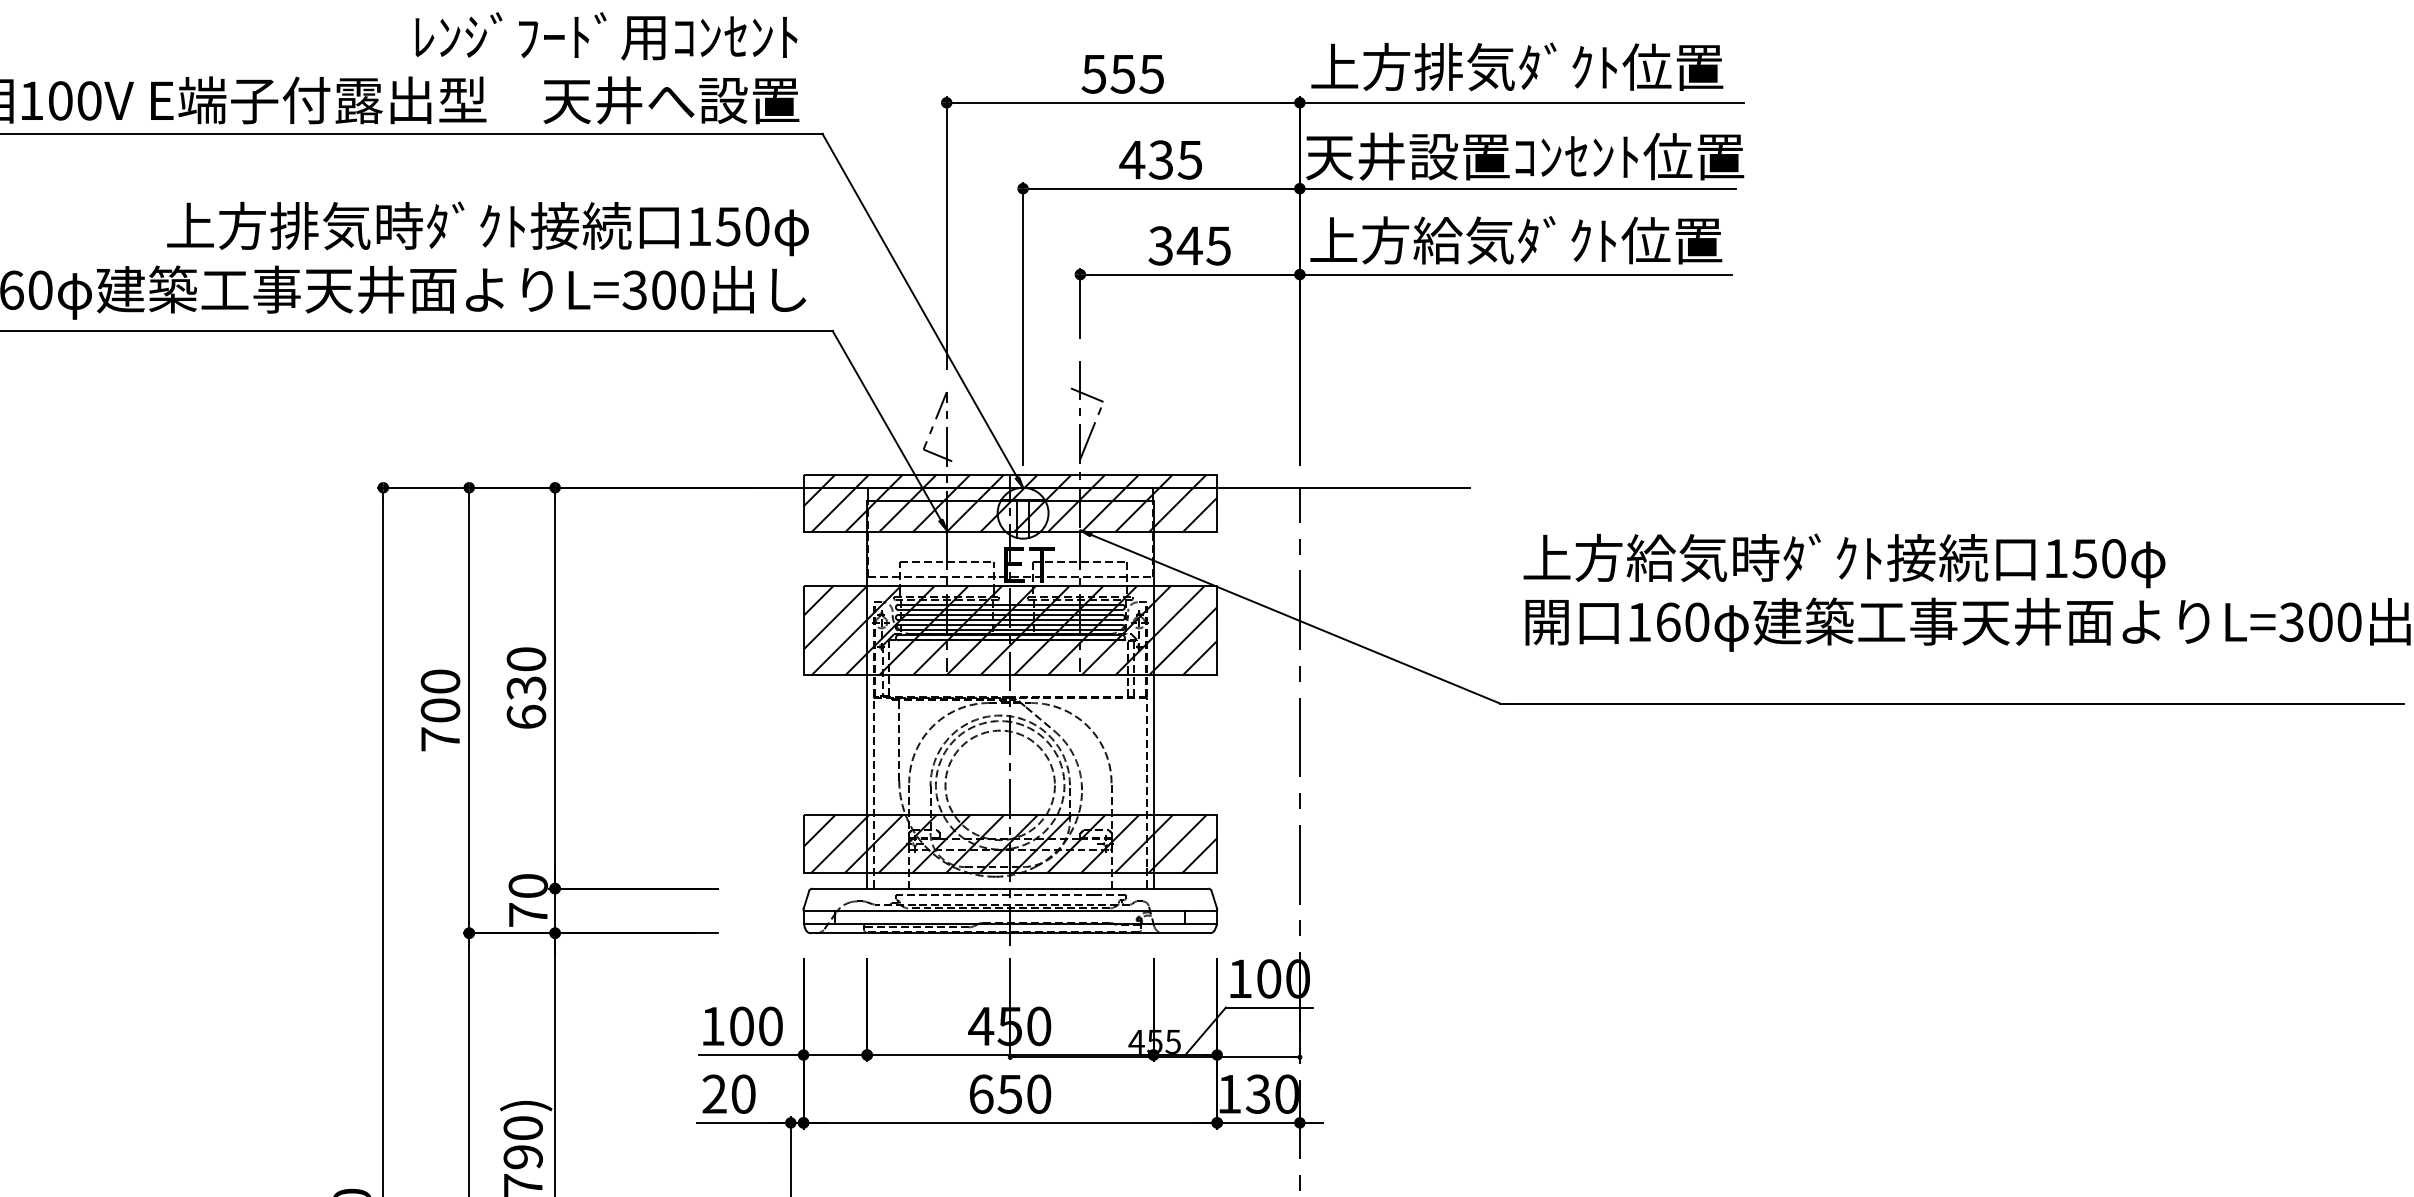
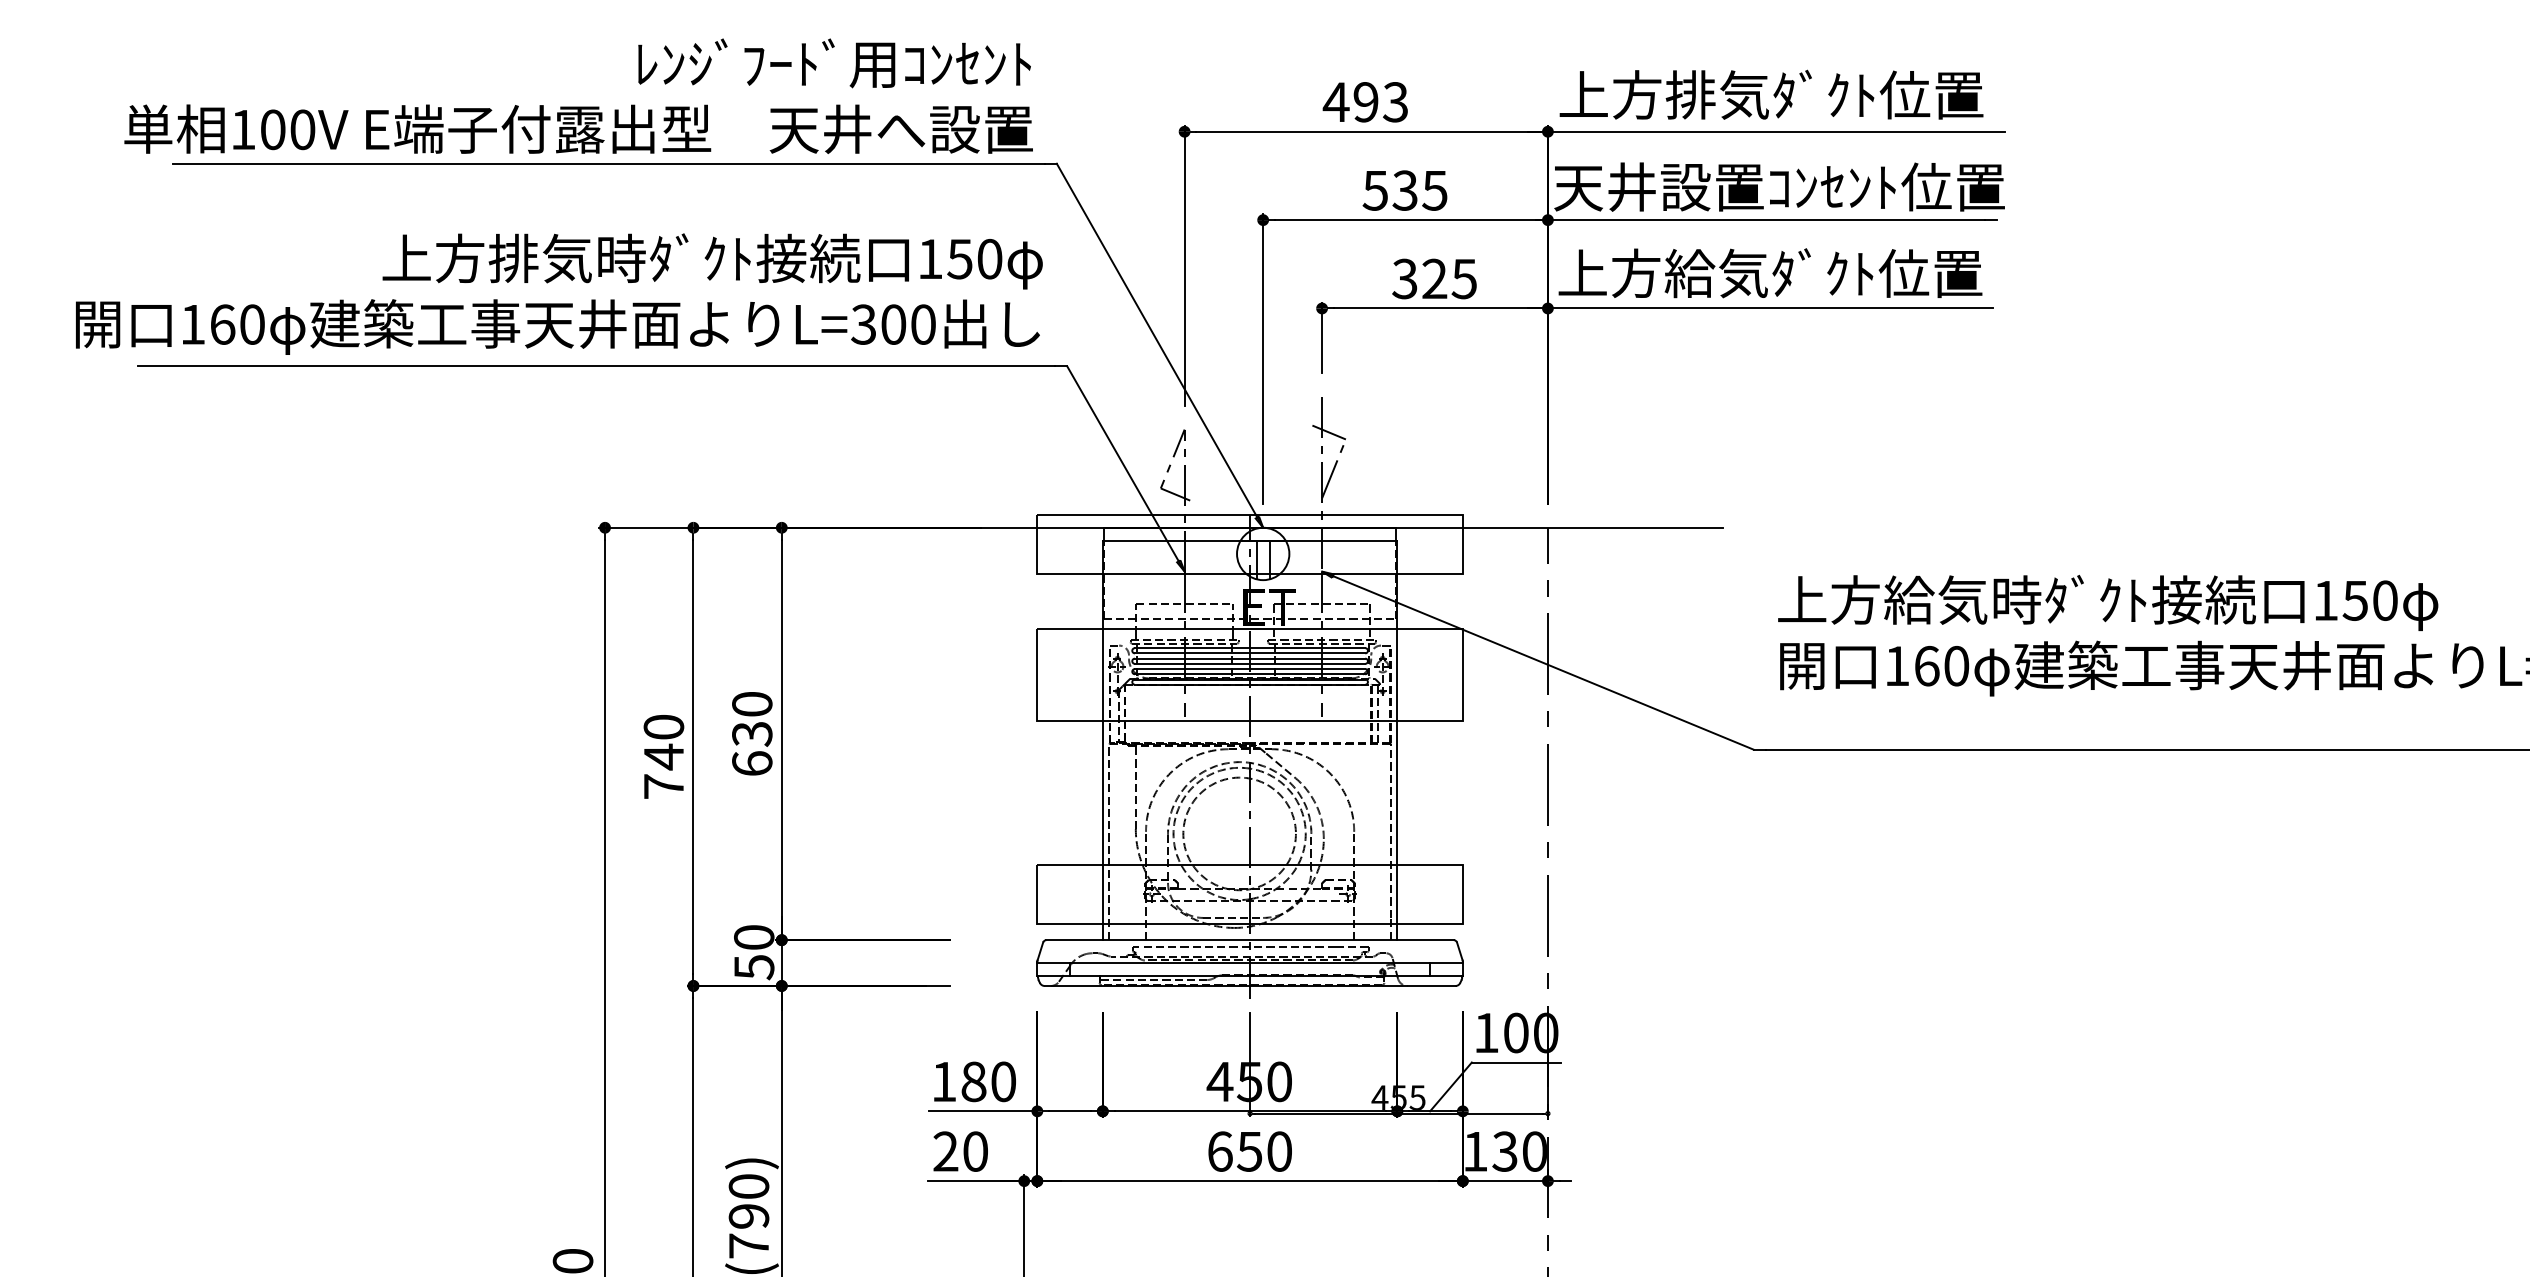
text: (1121, 74) -> (1364, 102), 555 -> 493
text: (1132, 159) -> (1375, 190), 435 -> 535
text: (1189, 245) -> (1434, 278), 345 -> 325
hatch: (1009, 503) -> (1249, 543), removed
hatch: (1009, 630) -> (1249, 674), removed
text: (440, 710) -> (663, 756), 700 -> 740
hatch: (1009, 843) -> (1249, 893), removed
text: (528, 915) -> (754, 967), 70 -> 50
text: (741, 1026) -> (973, 1081), 100 -> 180

